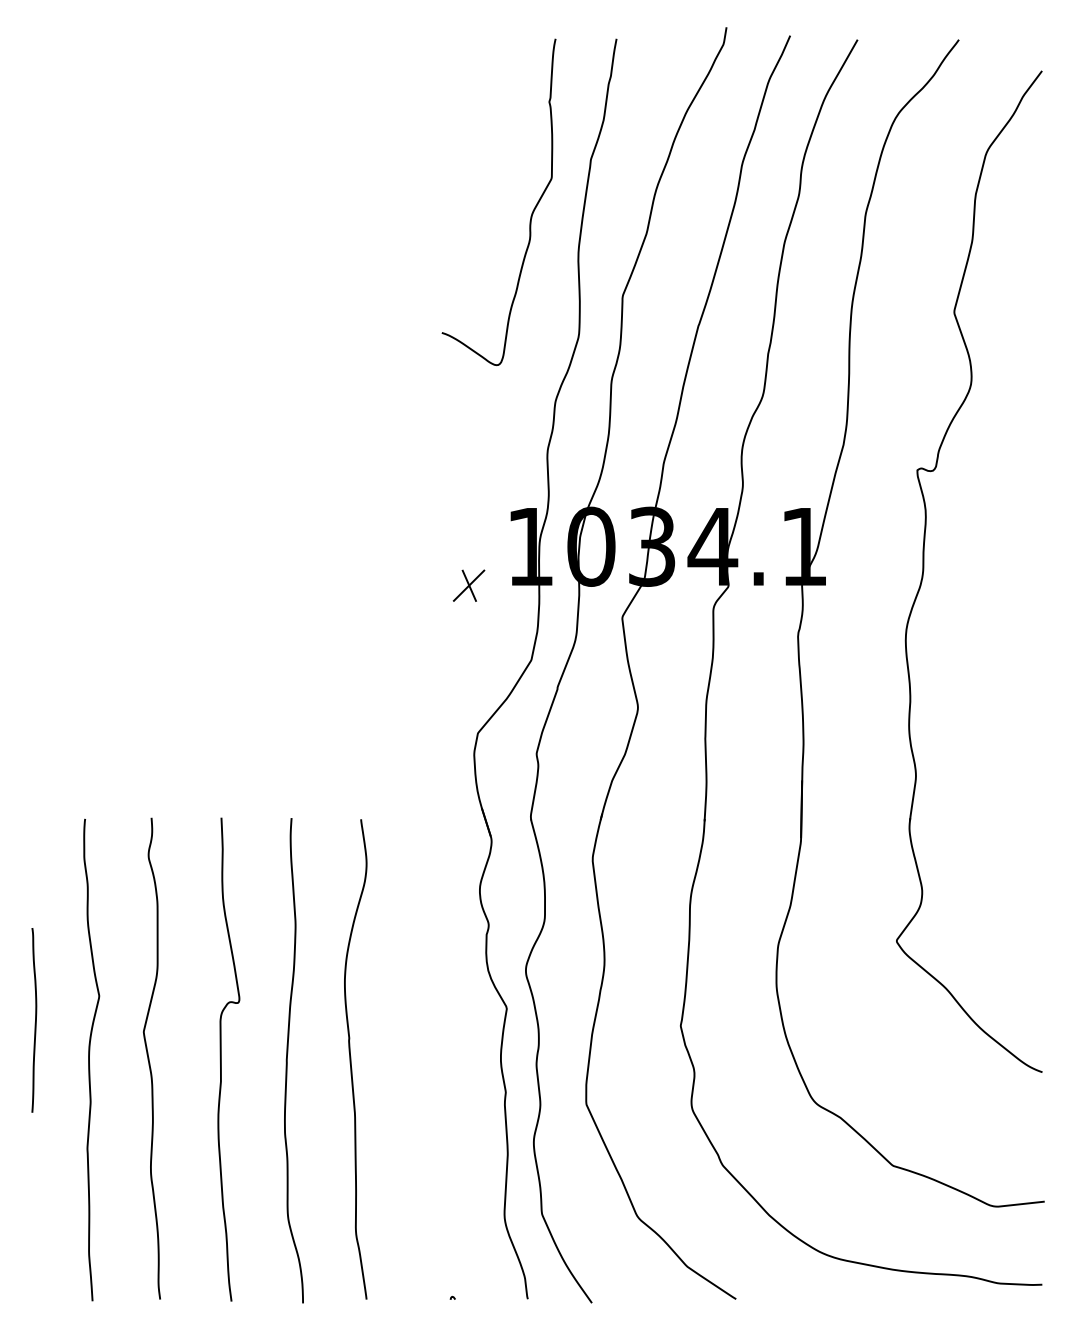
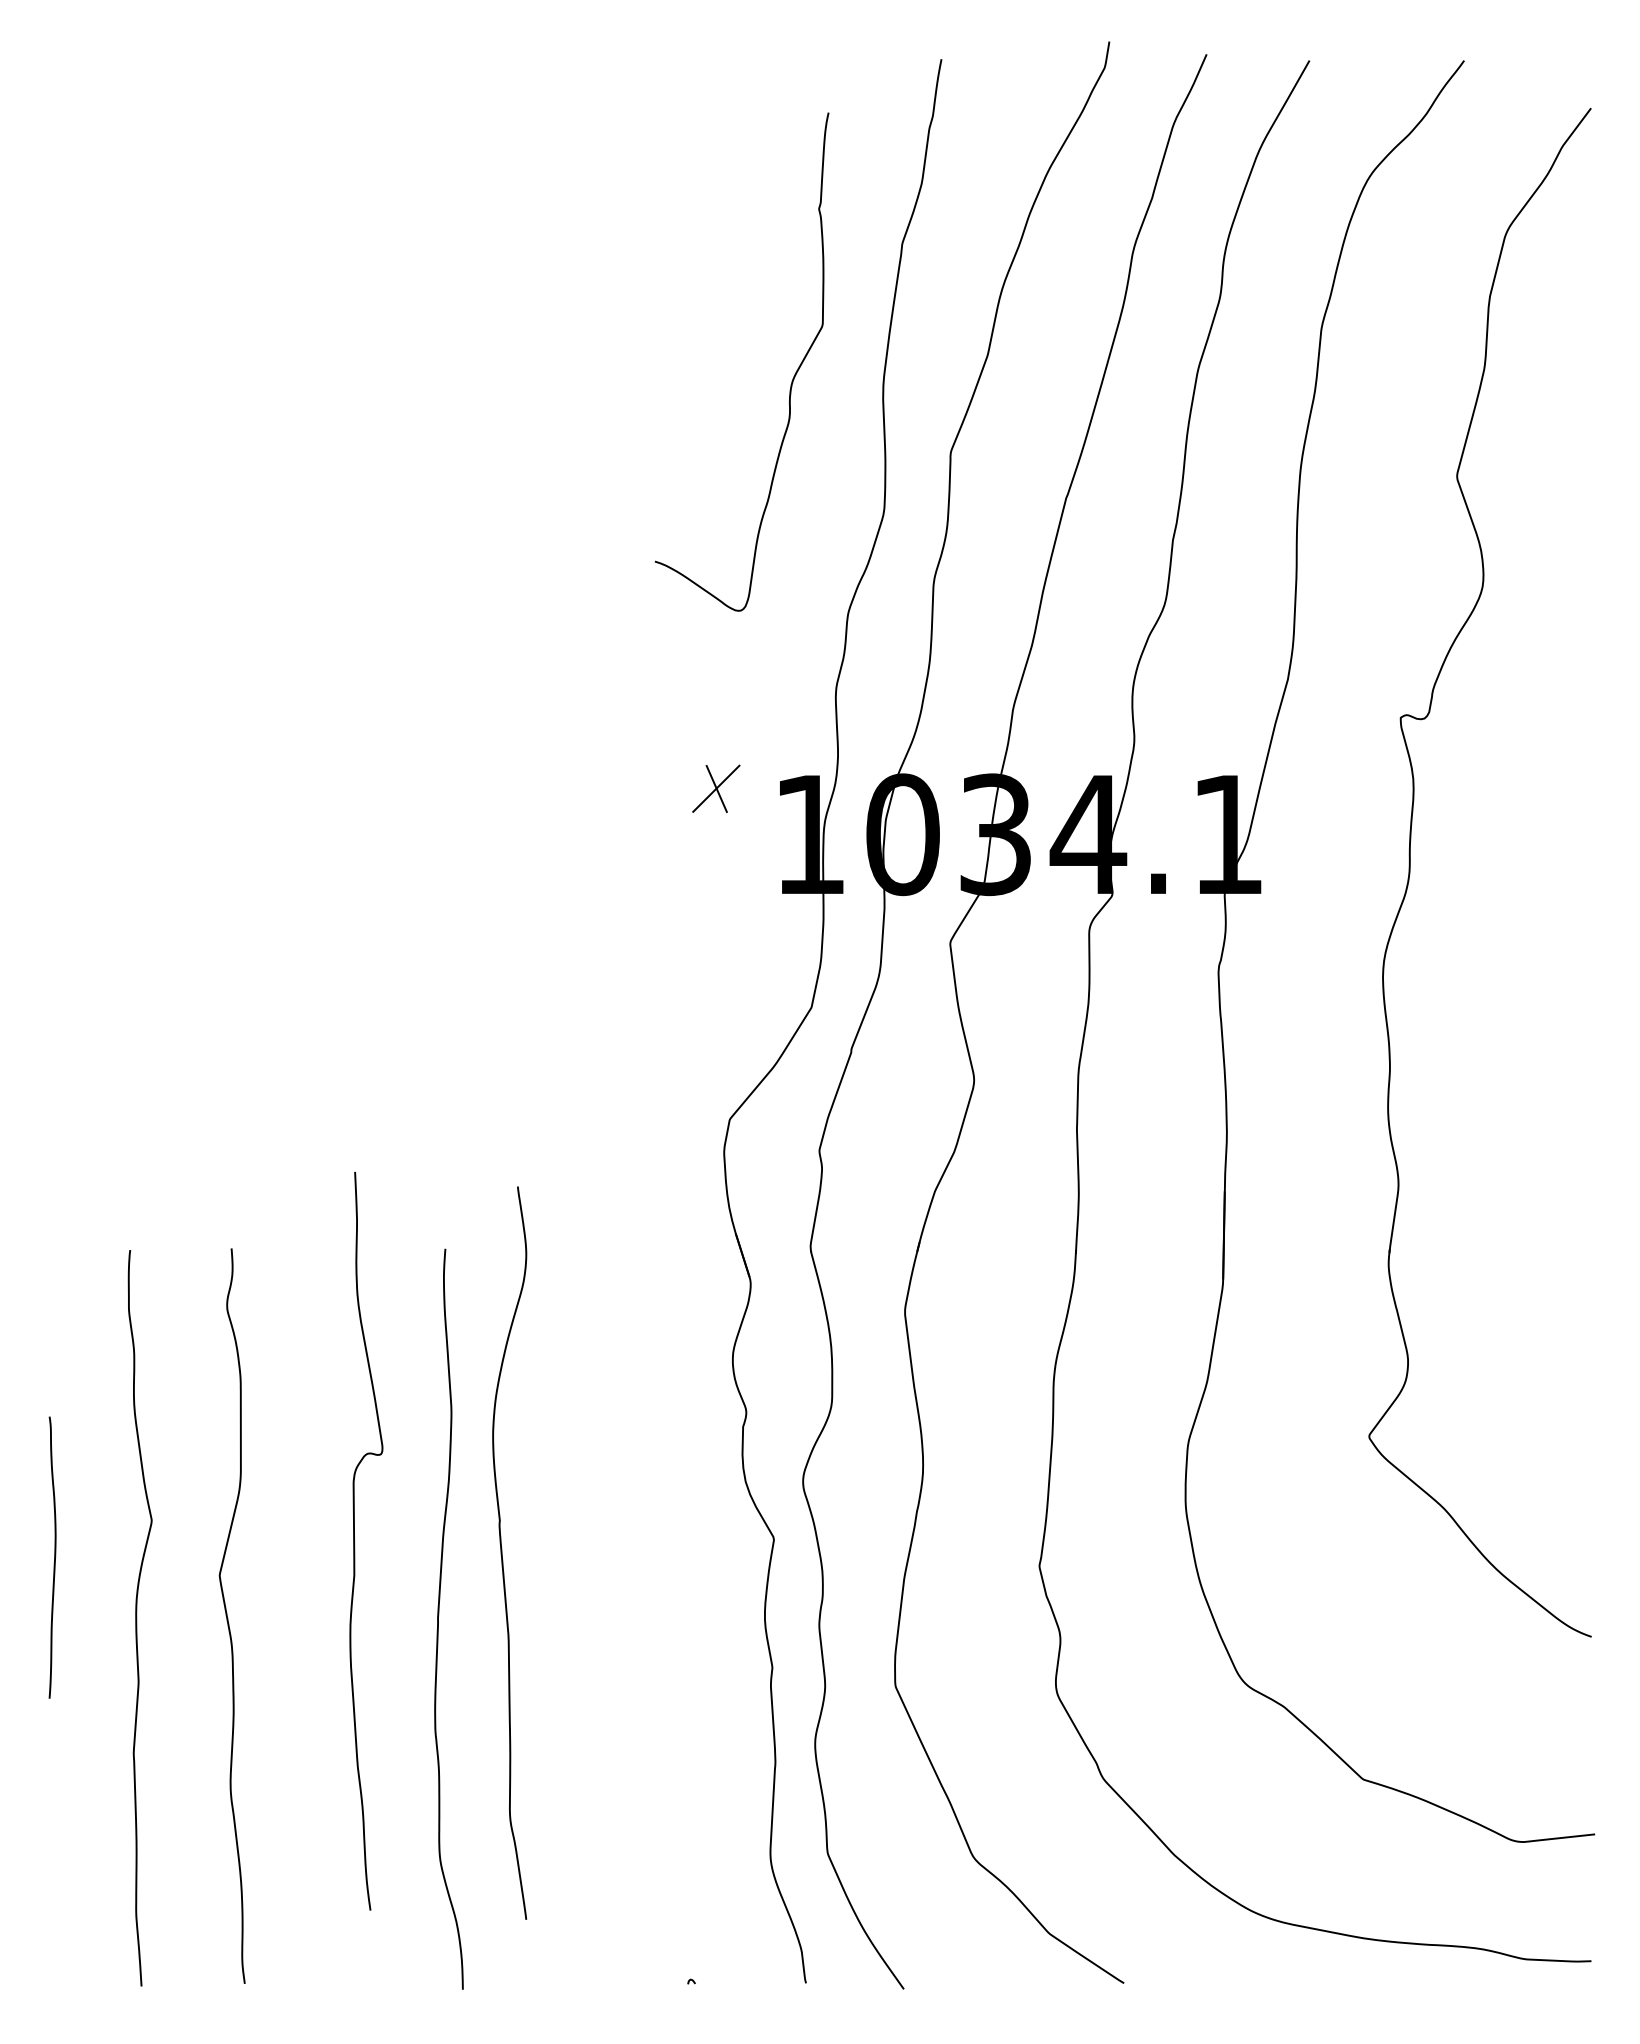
curve: (531, 213) -> (791, 379), moved
part: (468, 585) -> (715, 788), moved
curve: (221, 1059) -> (355, 1541), moved
curve: (351, 1059) -> (503, 1553), moved

